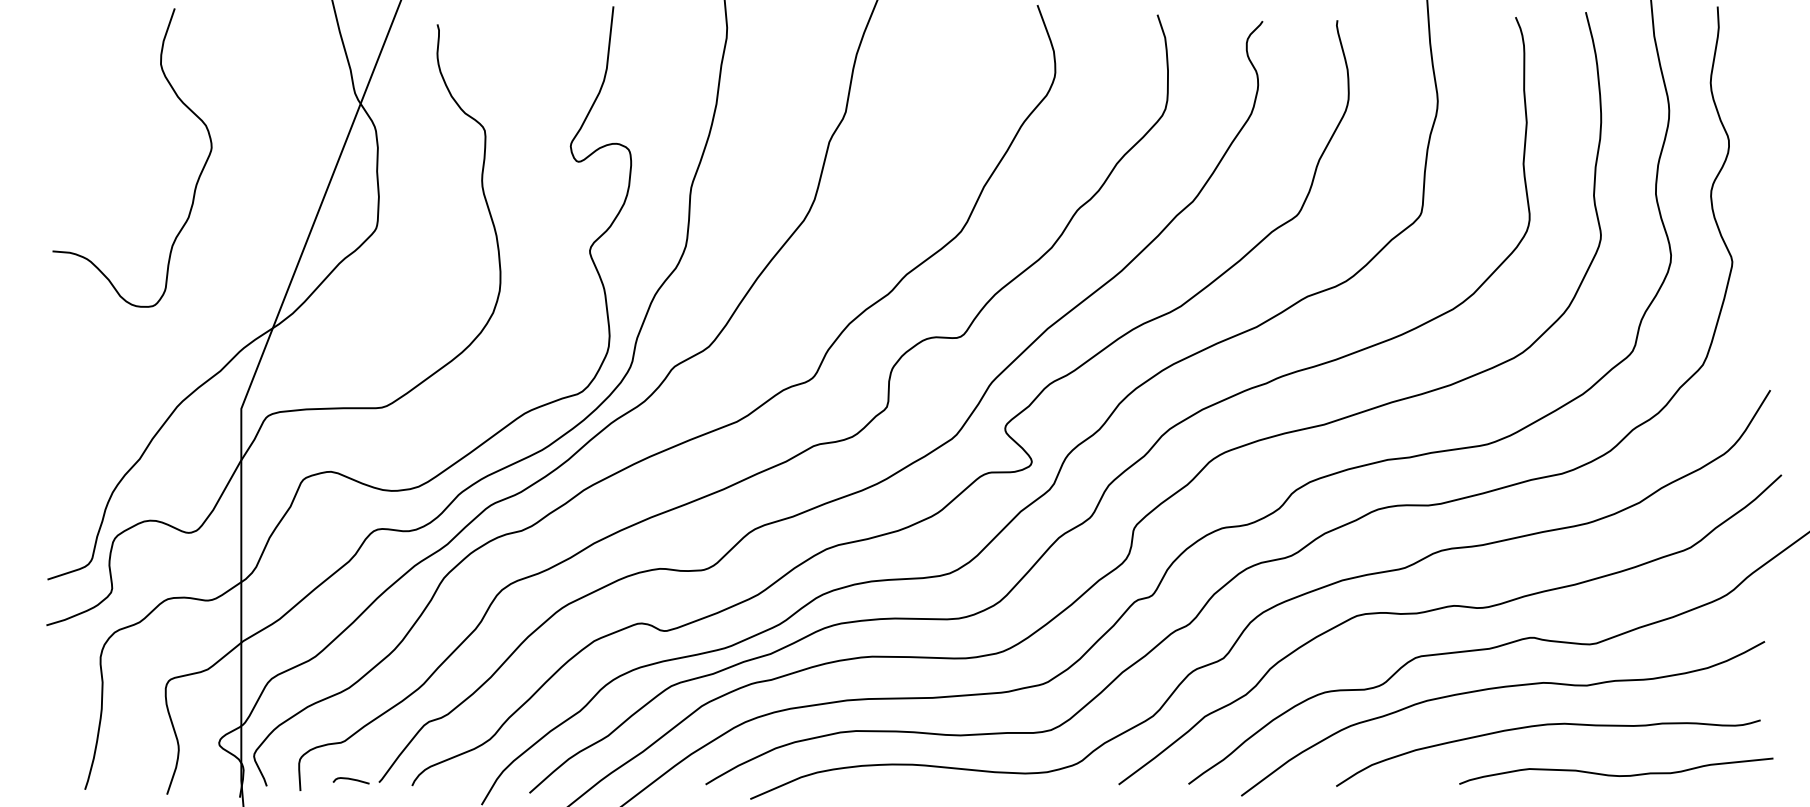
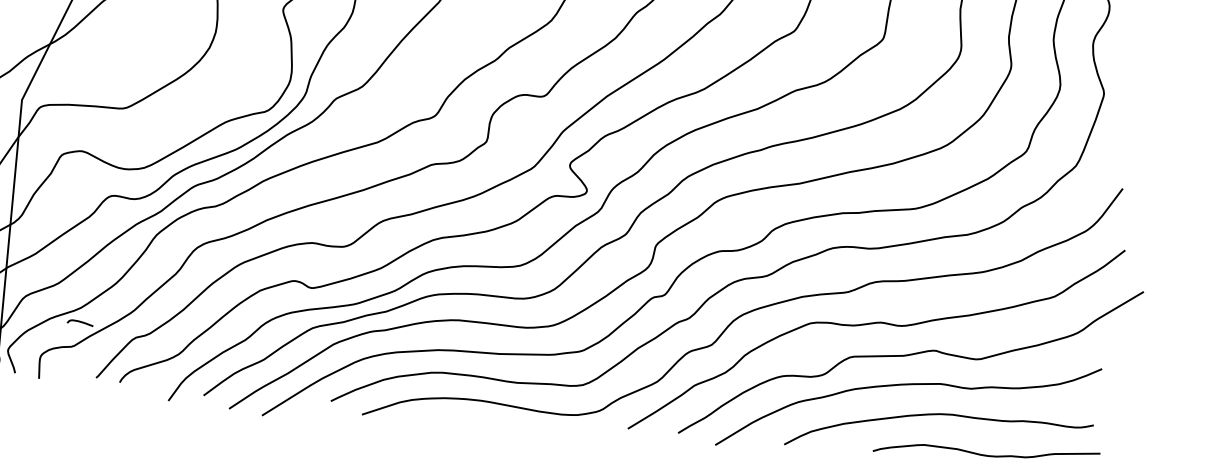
curve: (350, 779) -> (79, 322), moved

